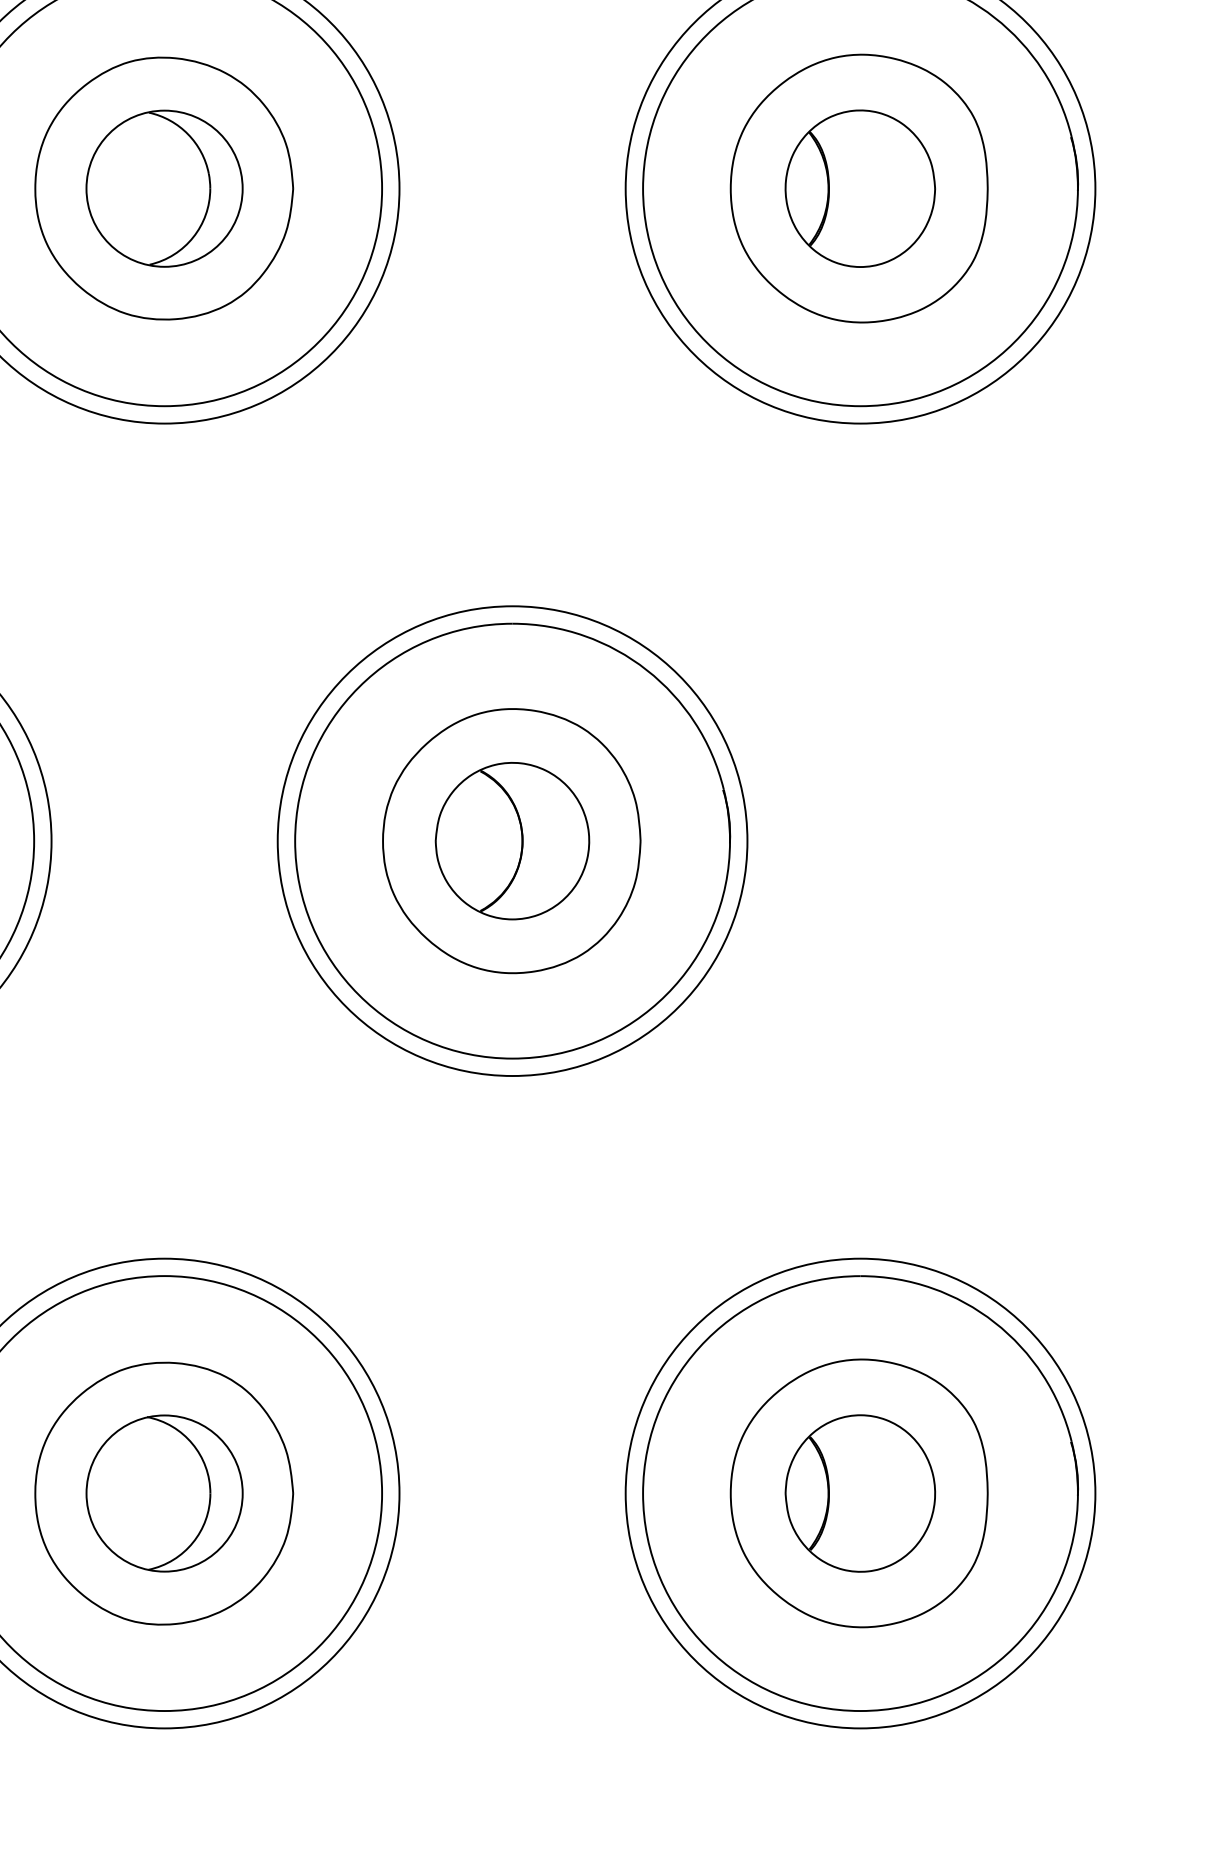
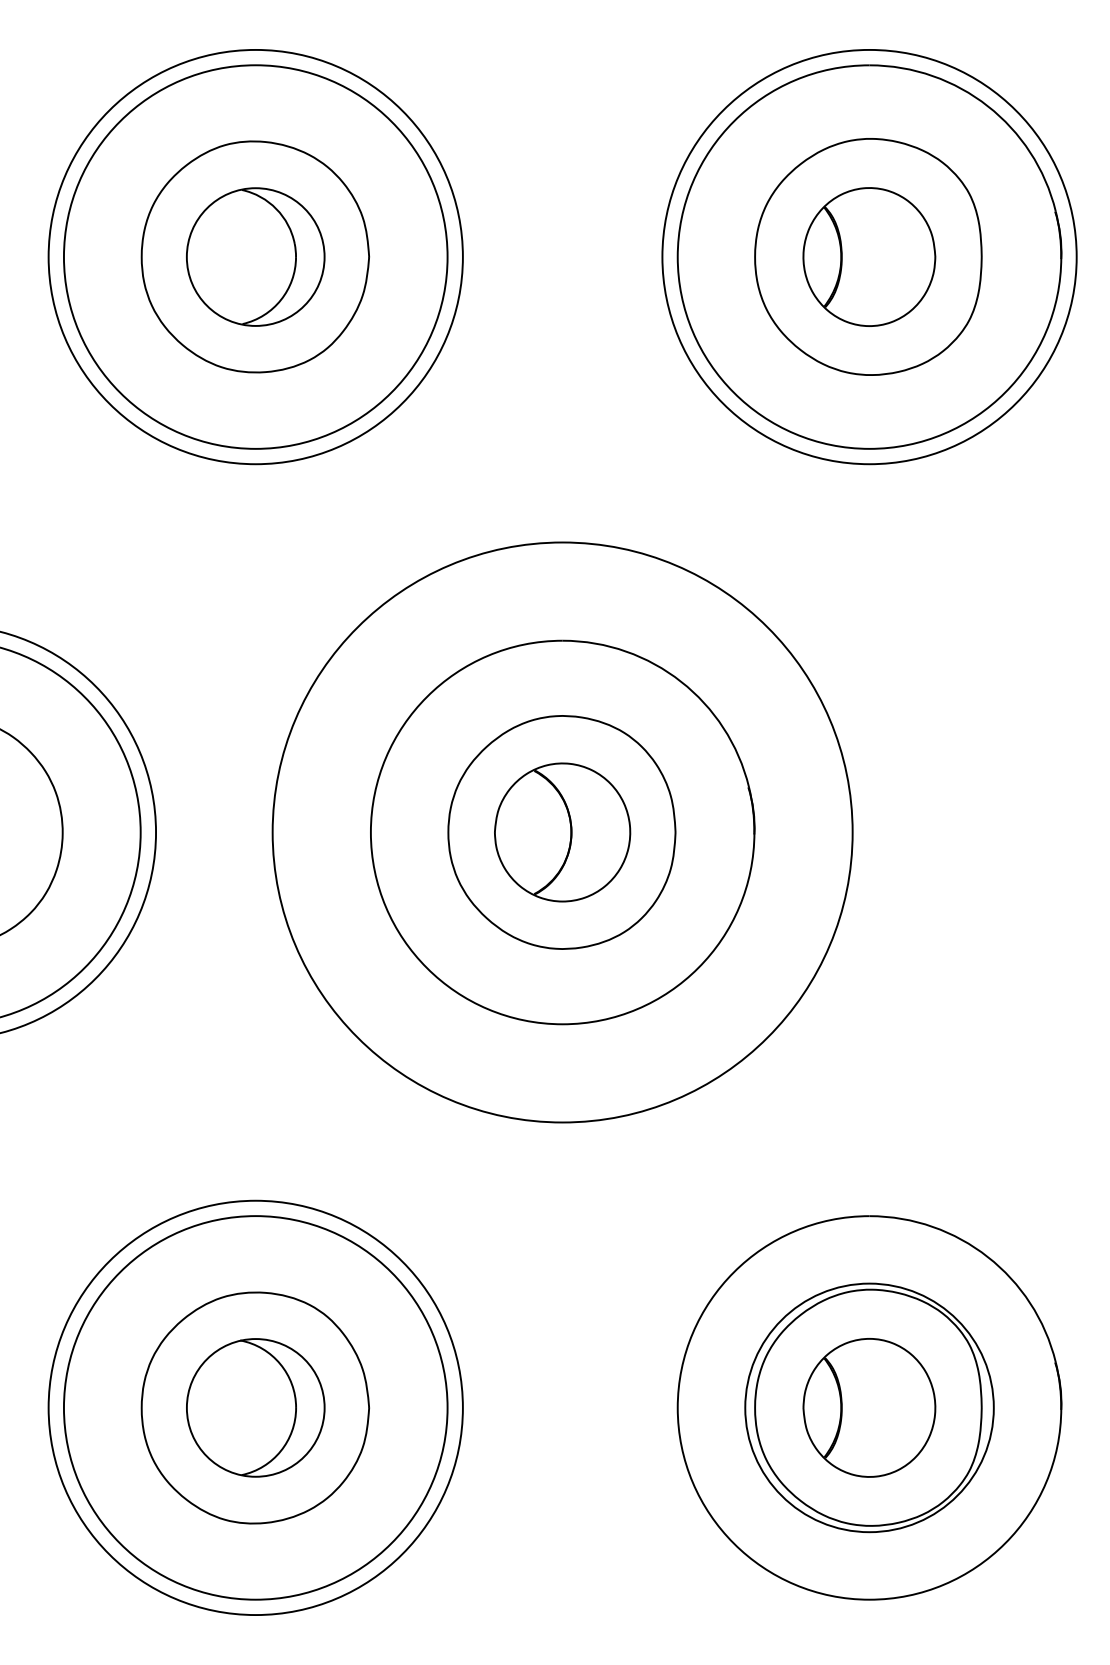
circle: (512, 841) -> (562, 832), size x1.4
circle: (860, 1493) -> (869, 1407), size x0.6

